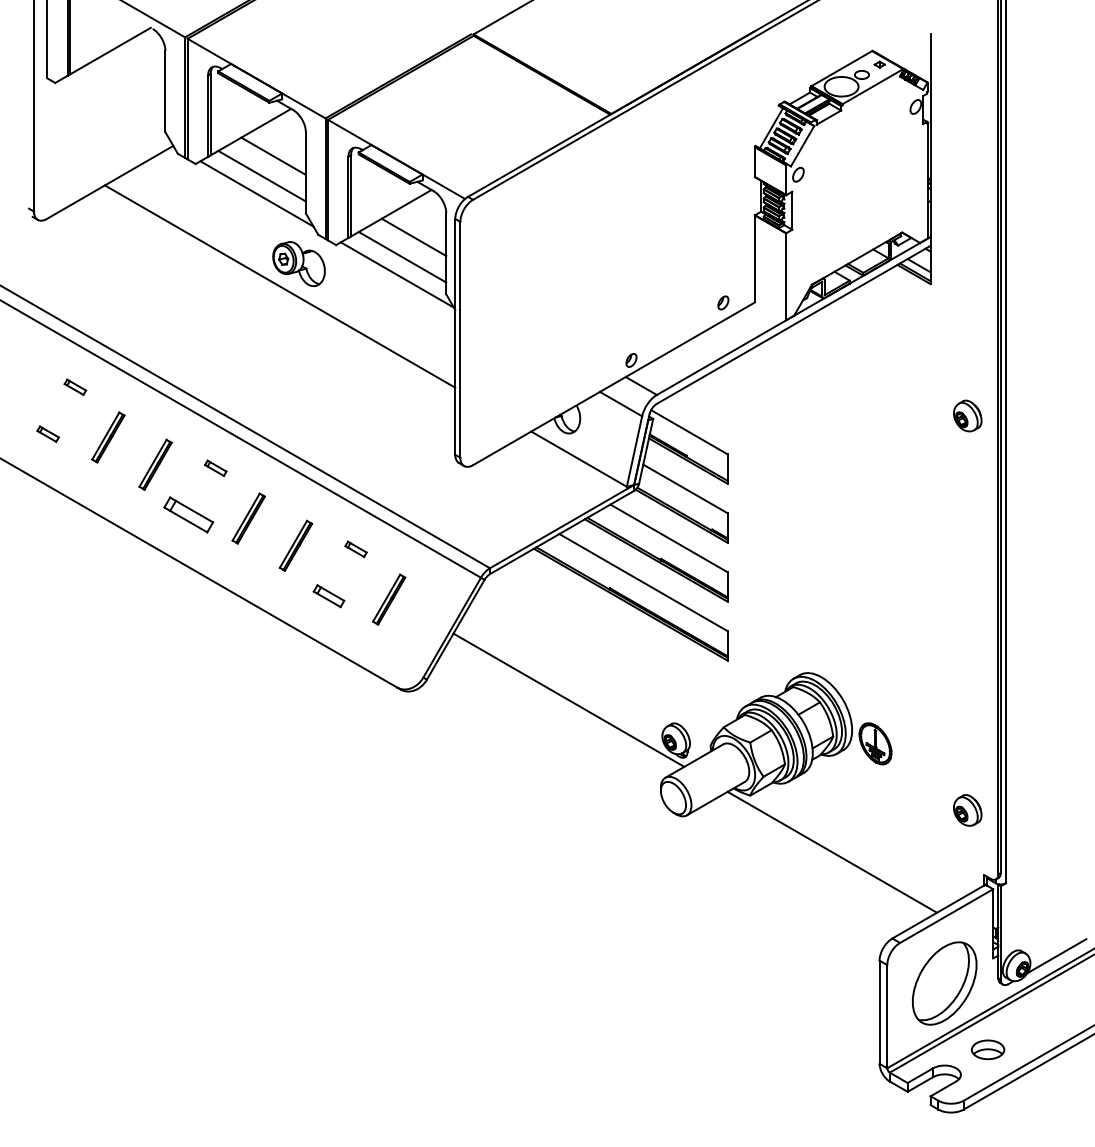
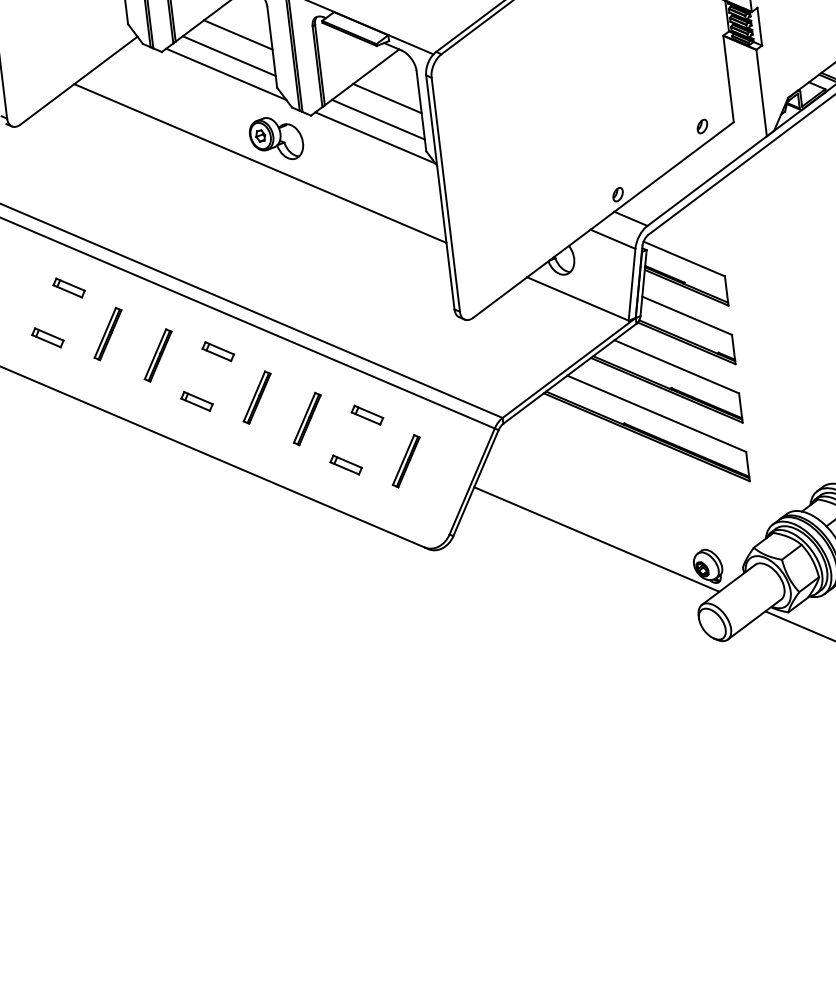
part: (75, 387) -> (69, 288), size x1.43
part: (47, 434) -> (47, 338), size x1.43
part: (215, 468) -> (218, 351), size x1.43
part: (188, 515) -> (196, 401), size x0.62
part: (355, 549) -> (366, 415), size x1.43

